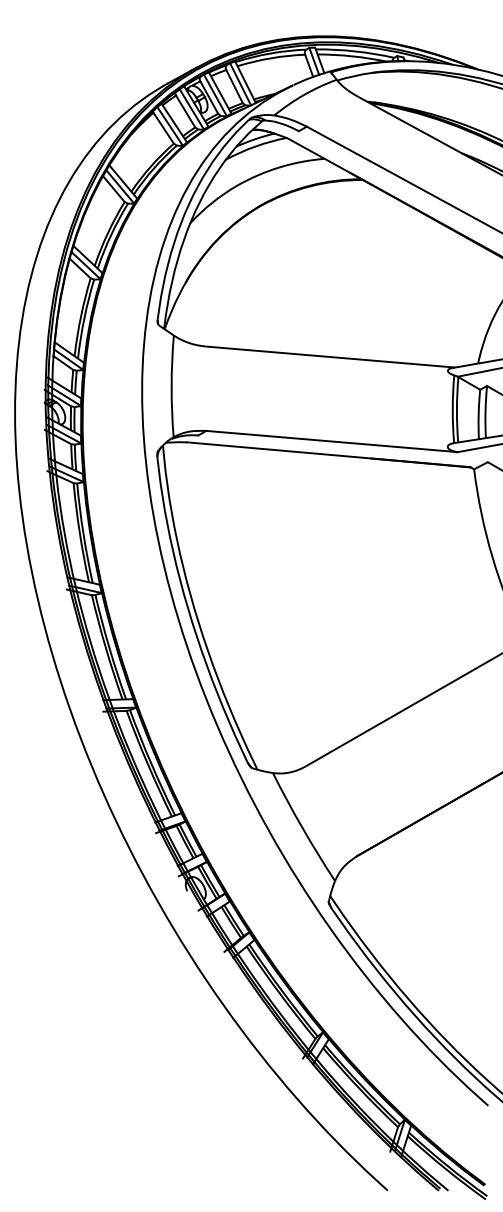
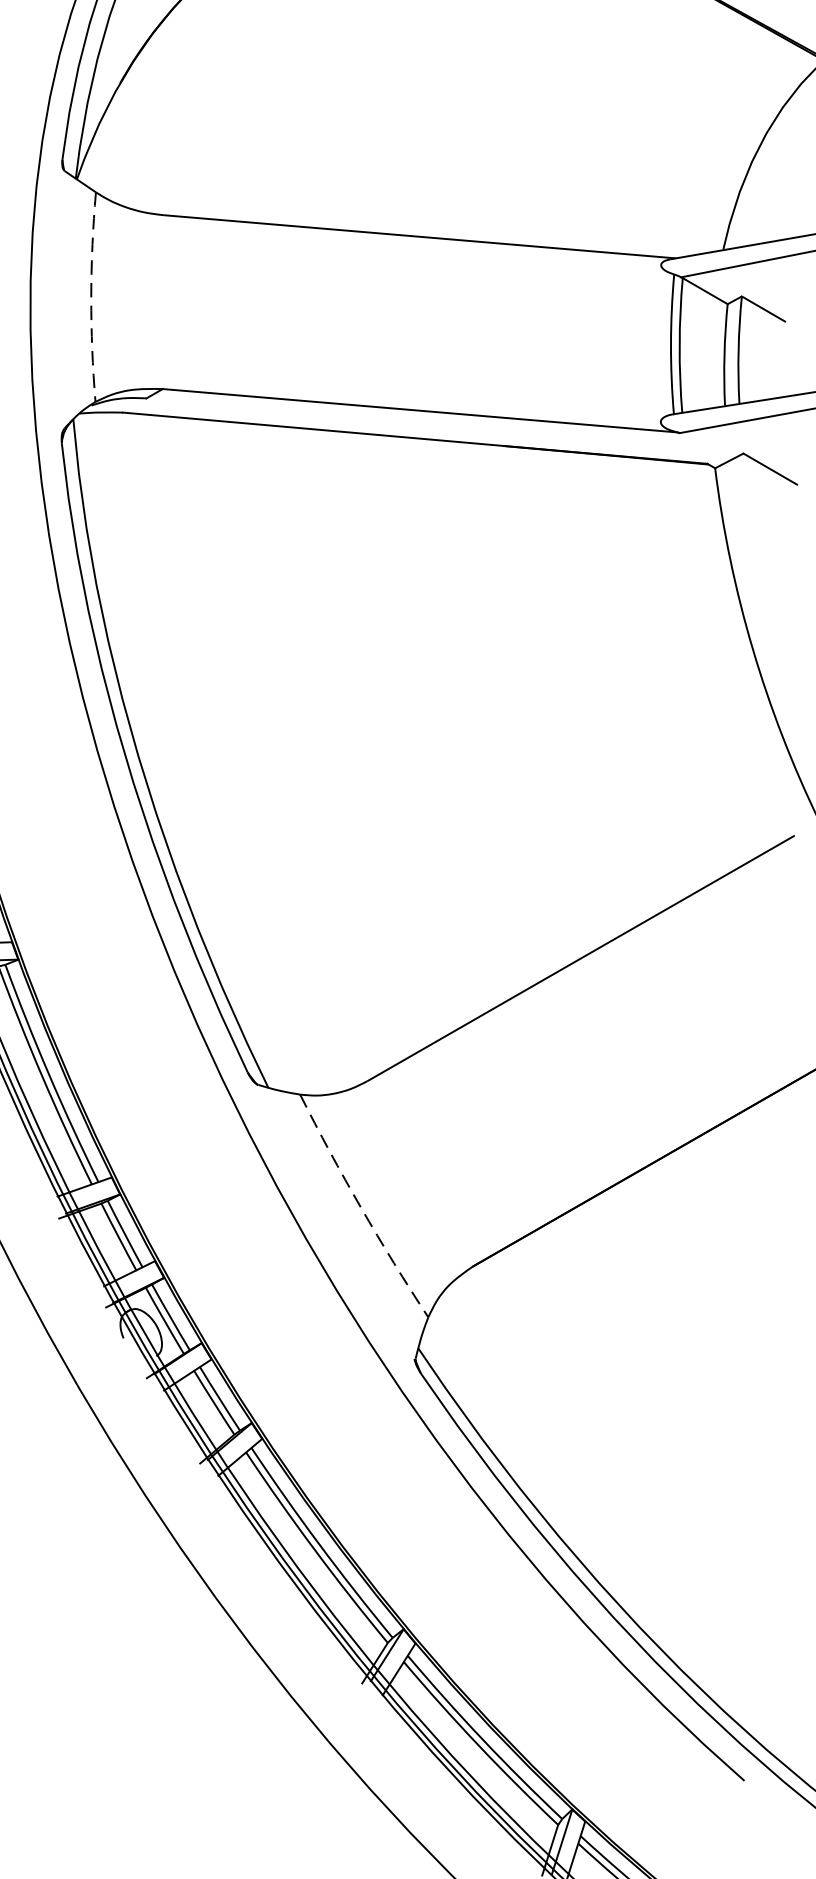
arc: (171, 386) -> (91, 297), solid -> dashed
arc: (302, 827) -> (361, 1206), solid -> dashed

